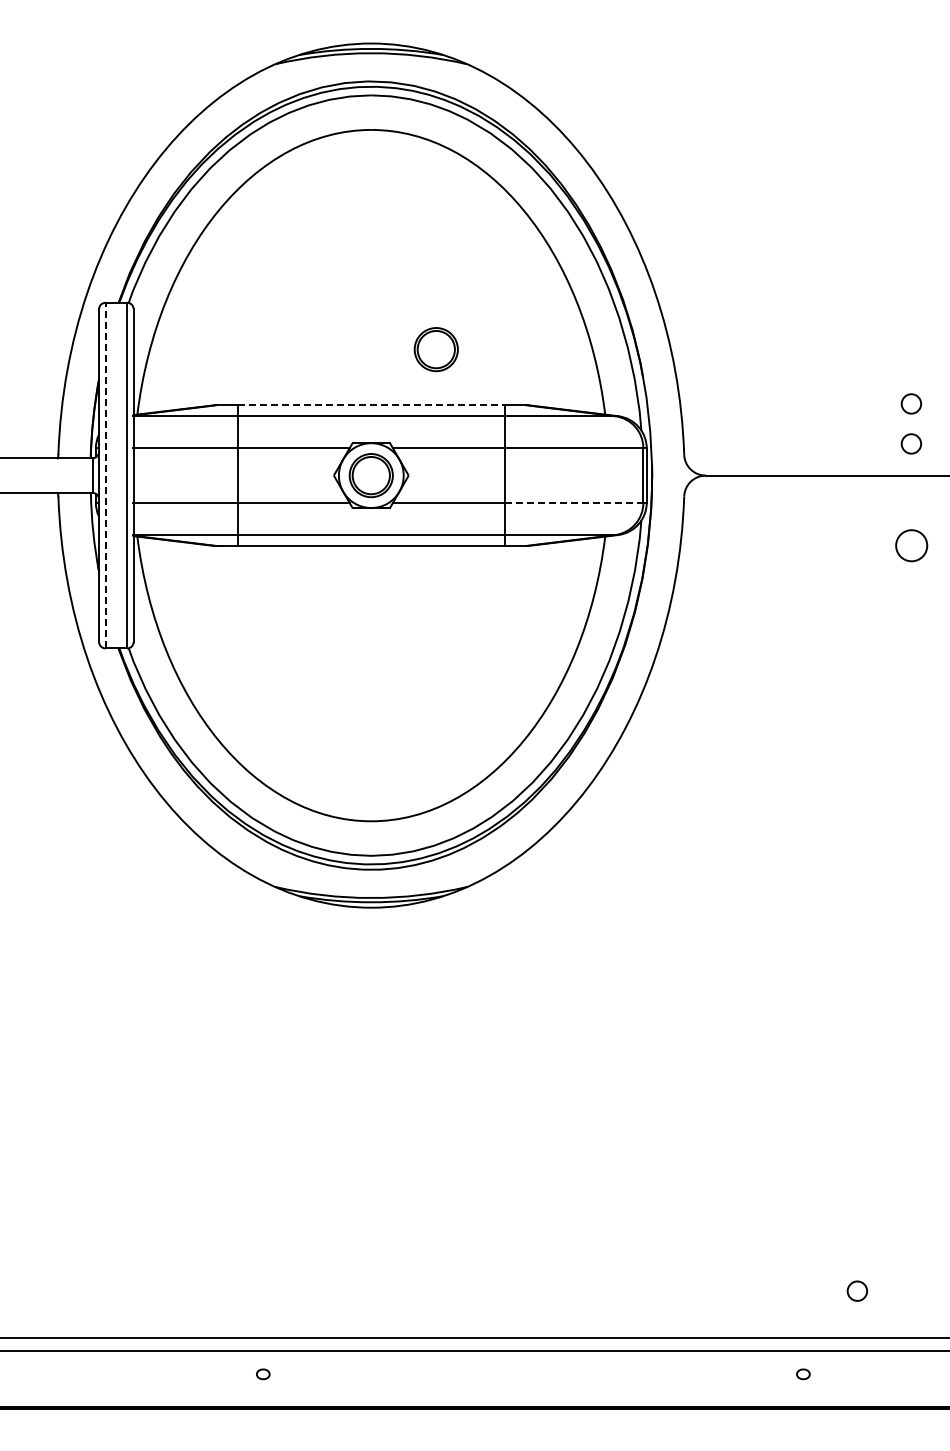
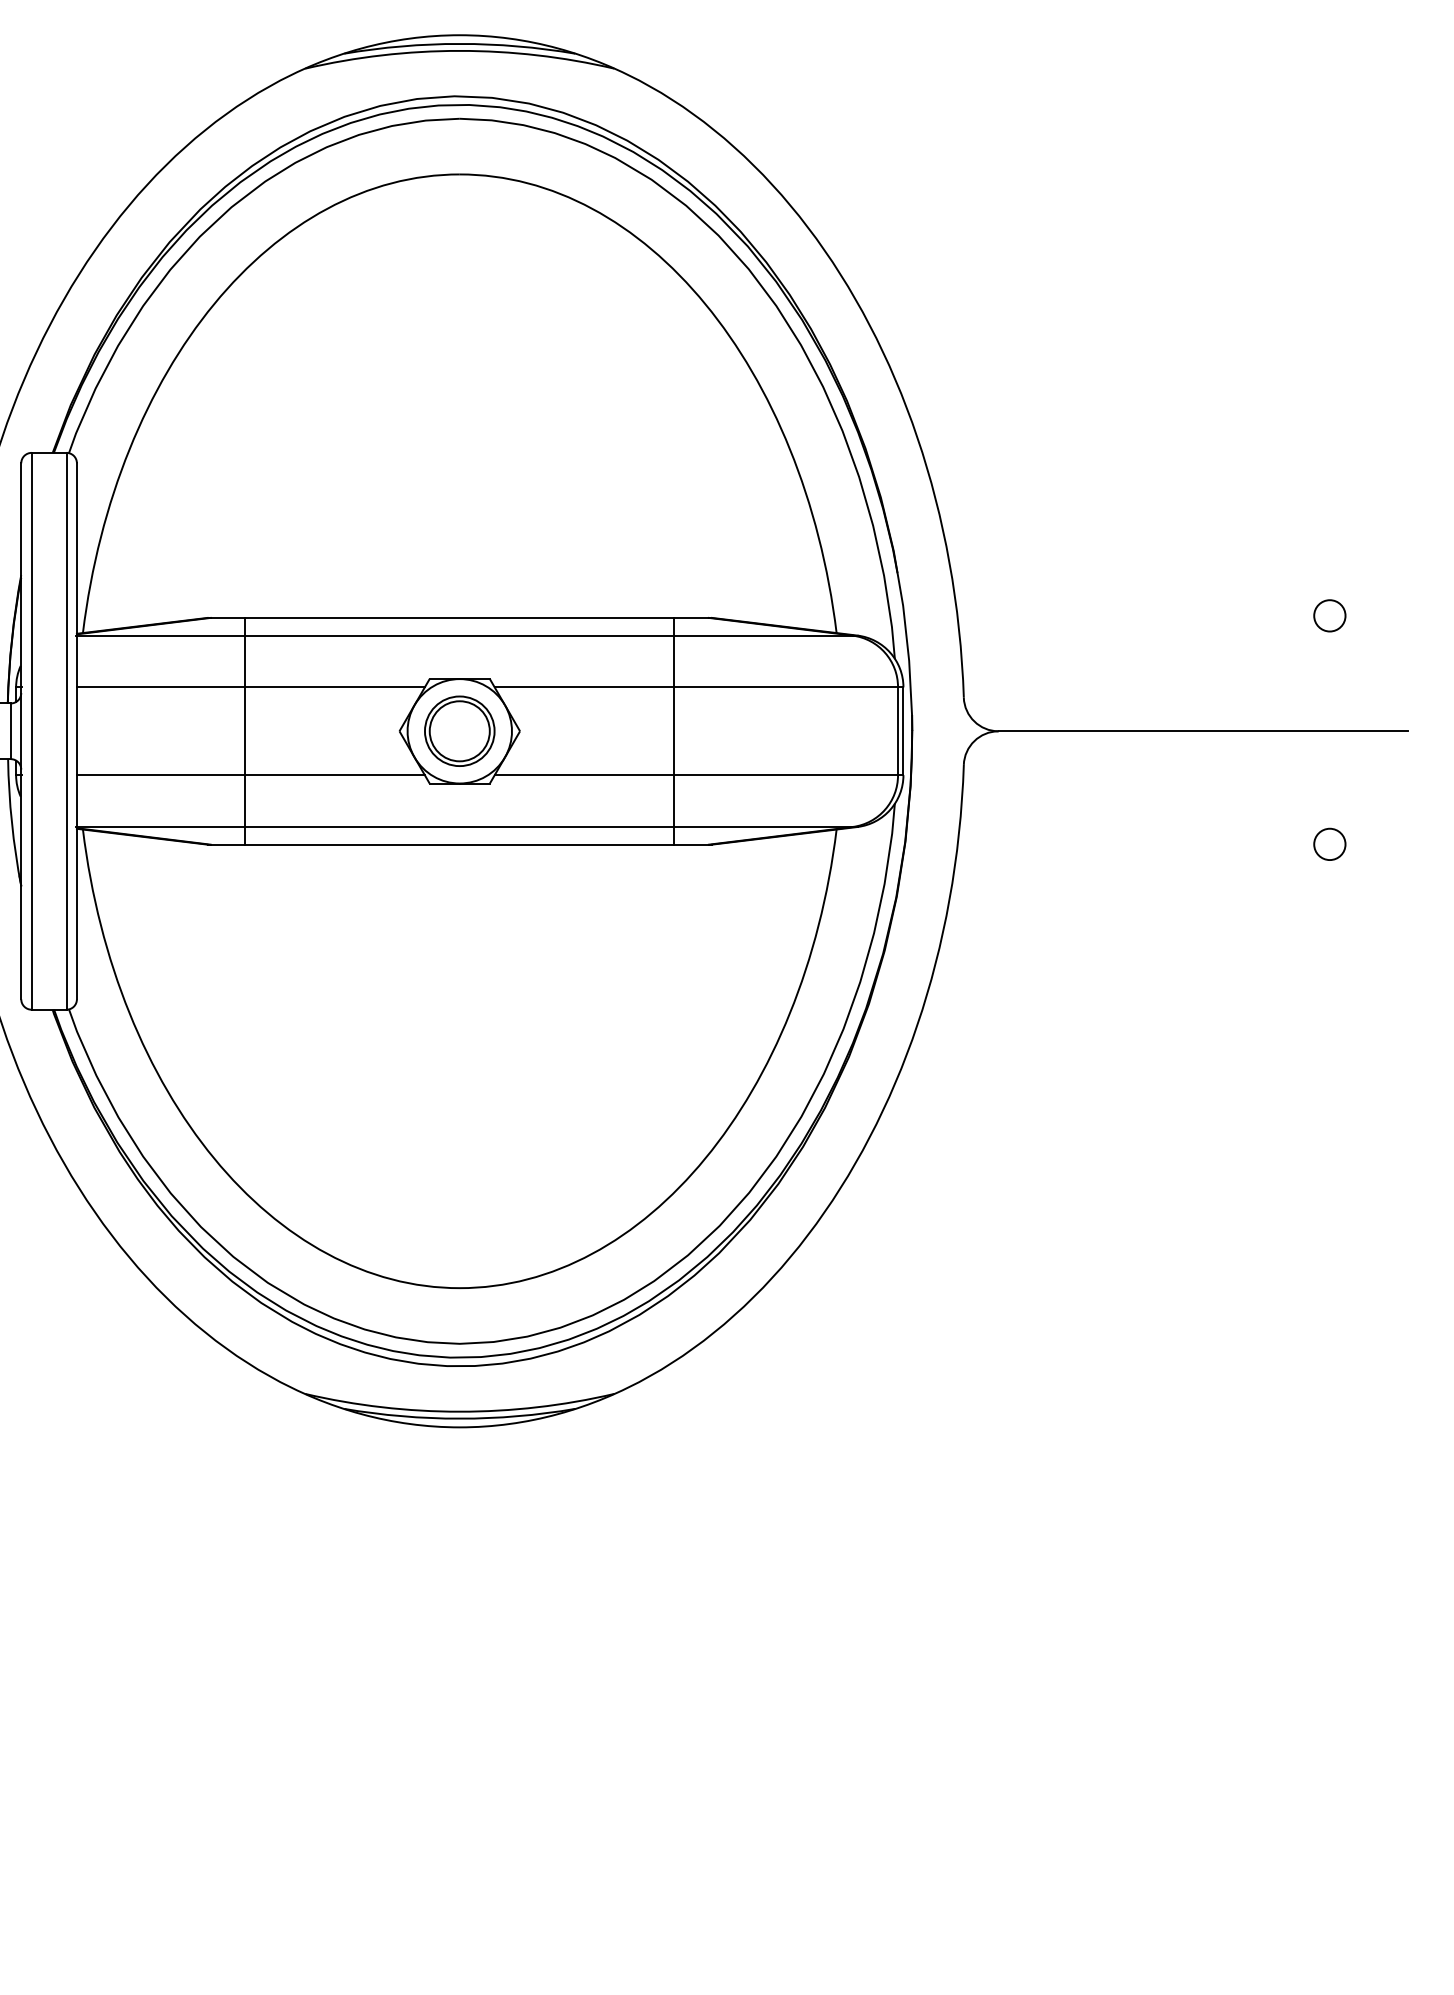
part: (435, 349) -> (563, 528), removed
line: (371, 405) -> (460, 618), dashed -> solid
circle: (910, 443) -> (1328, 679), removed
line: (105, 475) -> (31, 731), dashed -> solid
line: (574, 502) -> (787, 774), dashed -> solid
circle: (910, 545) -> (1328, 843), size x0.62

